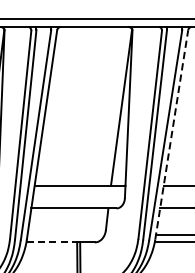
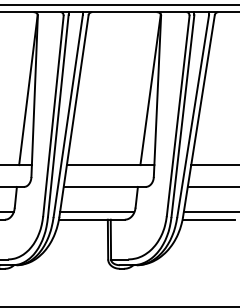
line: (172, 134) -> (199, 115), dashed -> solid
line: (66, 234) -> (97, 212), added
line: (51, 242) -> (83, 219), dashed -> solid

